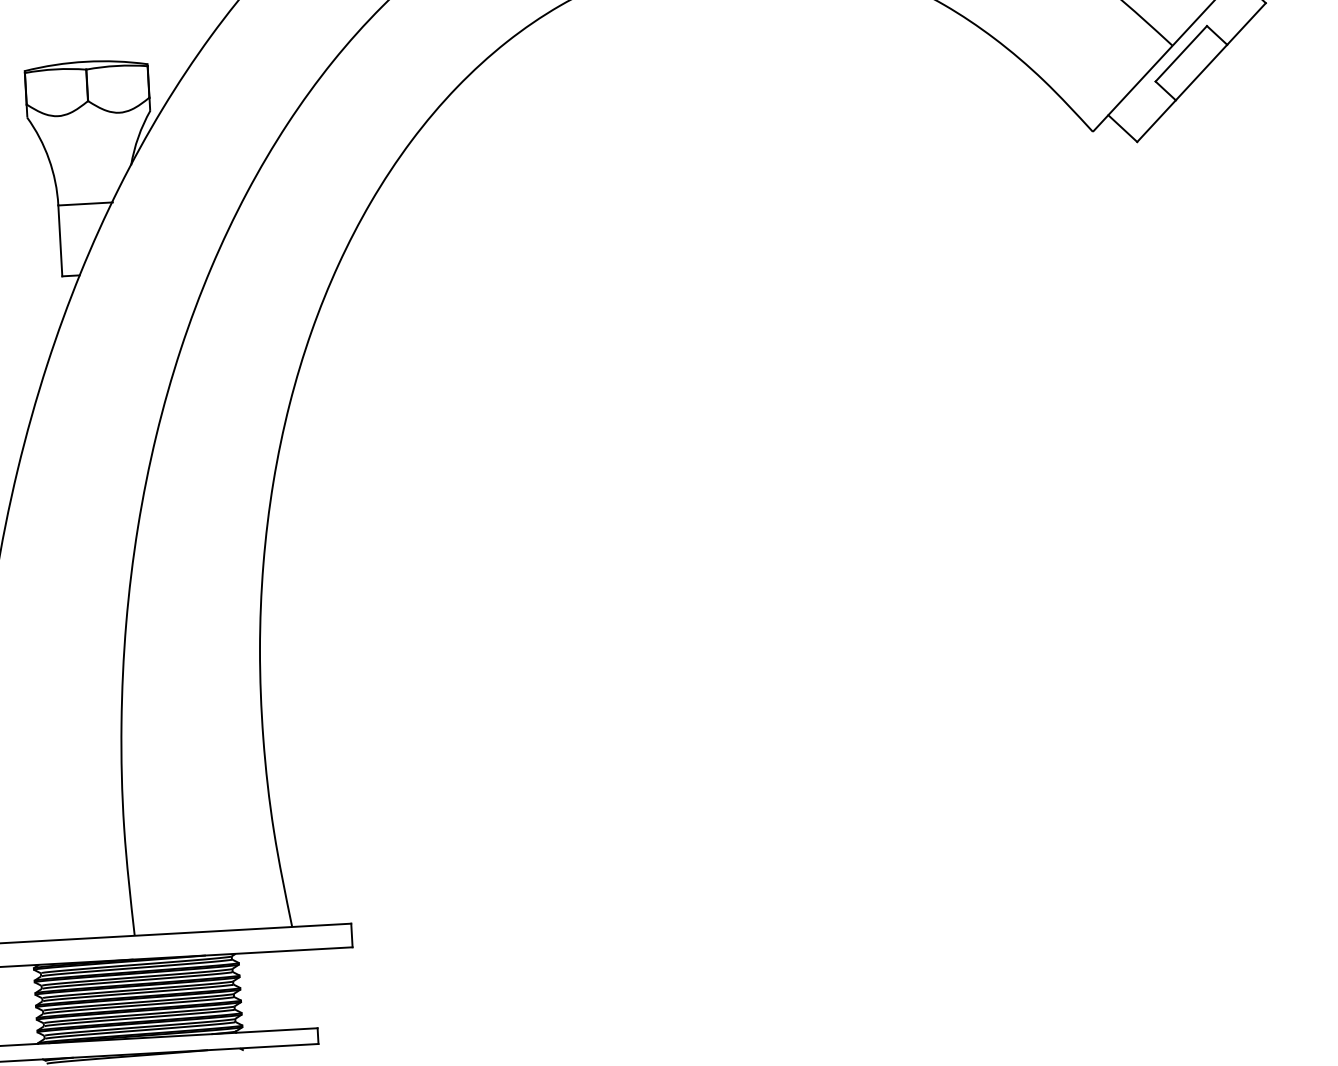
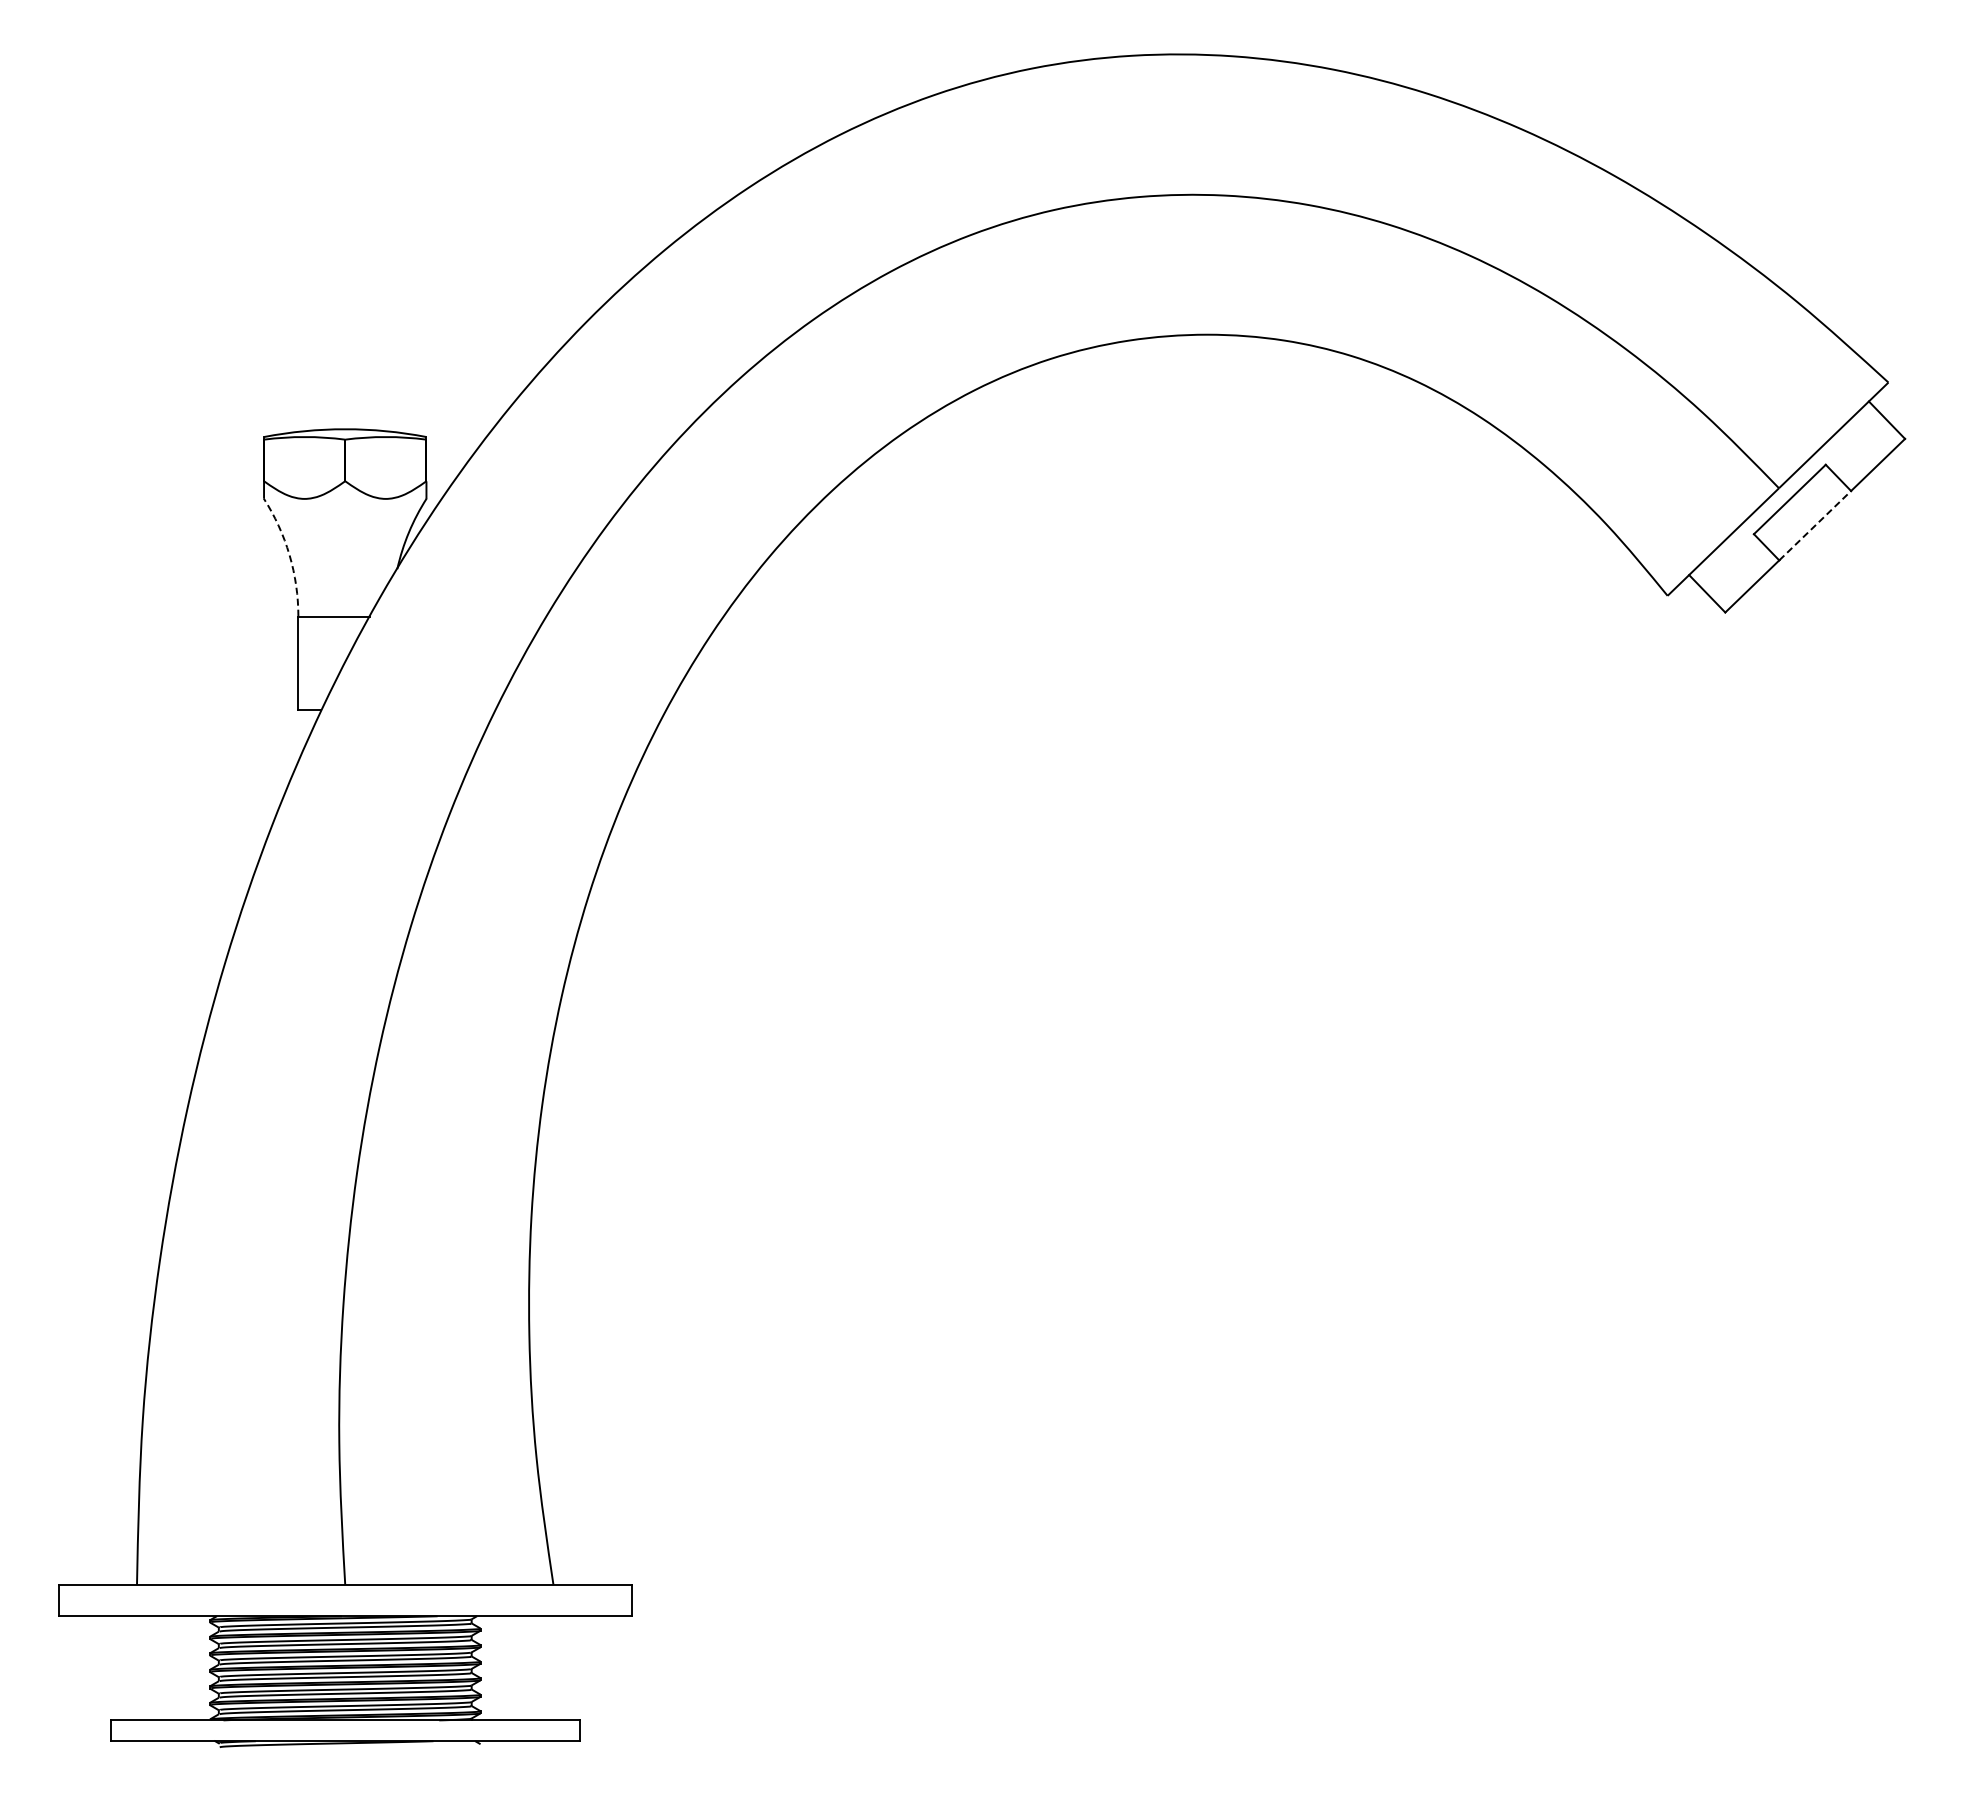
line: (1201, 72) -> (1815, 525), solid -> dashed
arc: (49, 159) -> (289, 555), solid -> dashed

